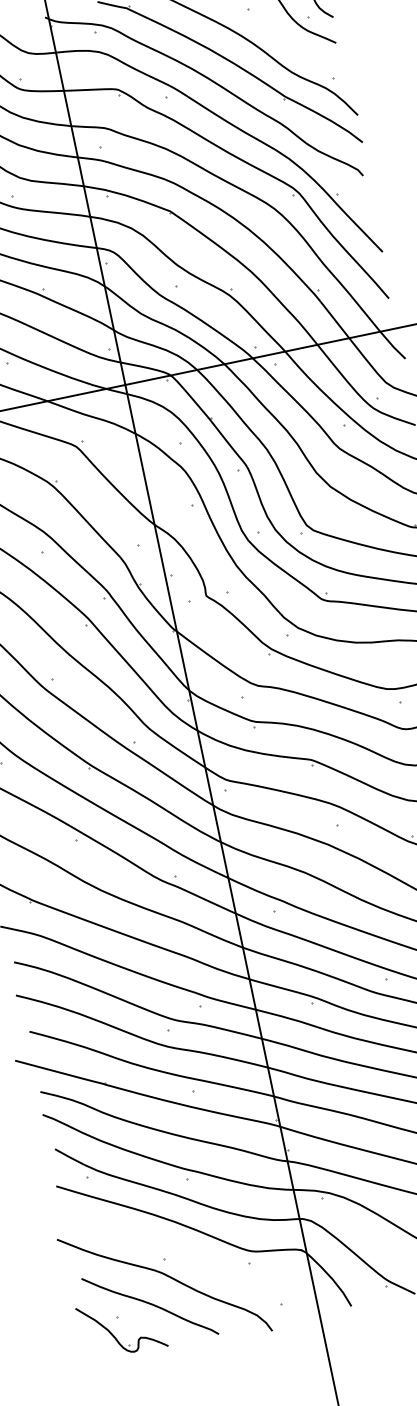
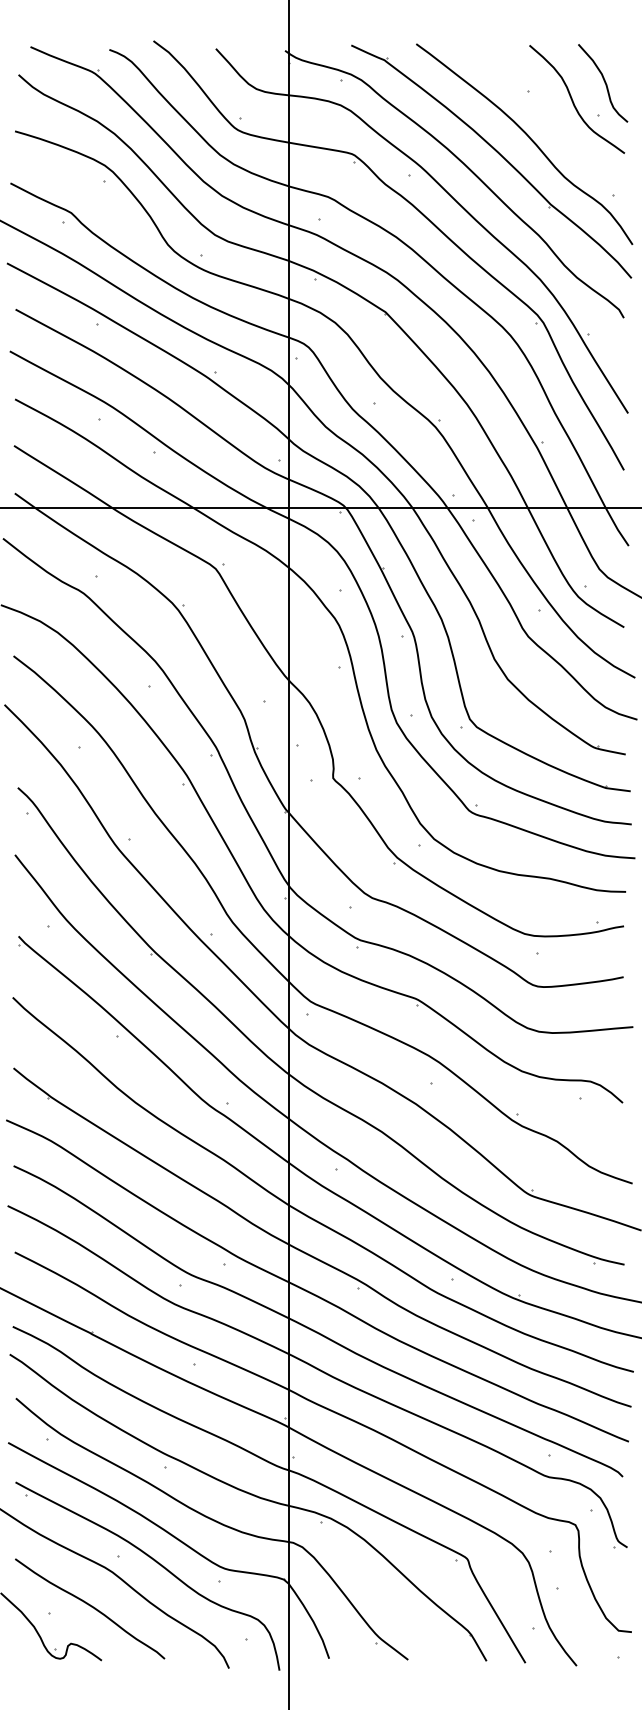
part: (195, 1258) -> (155, 1562), added

